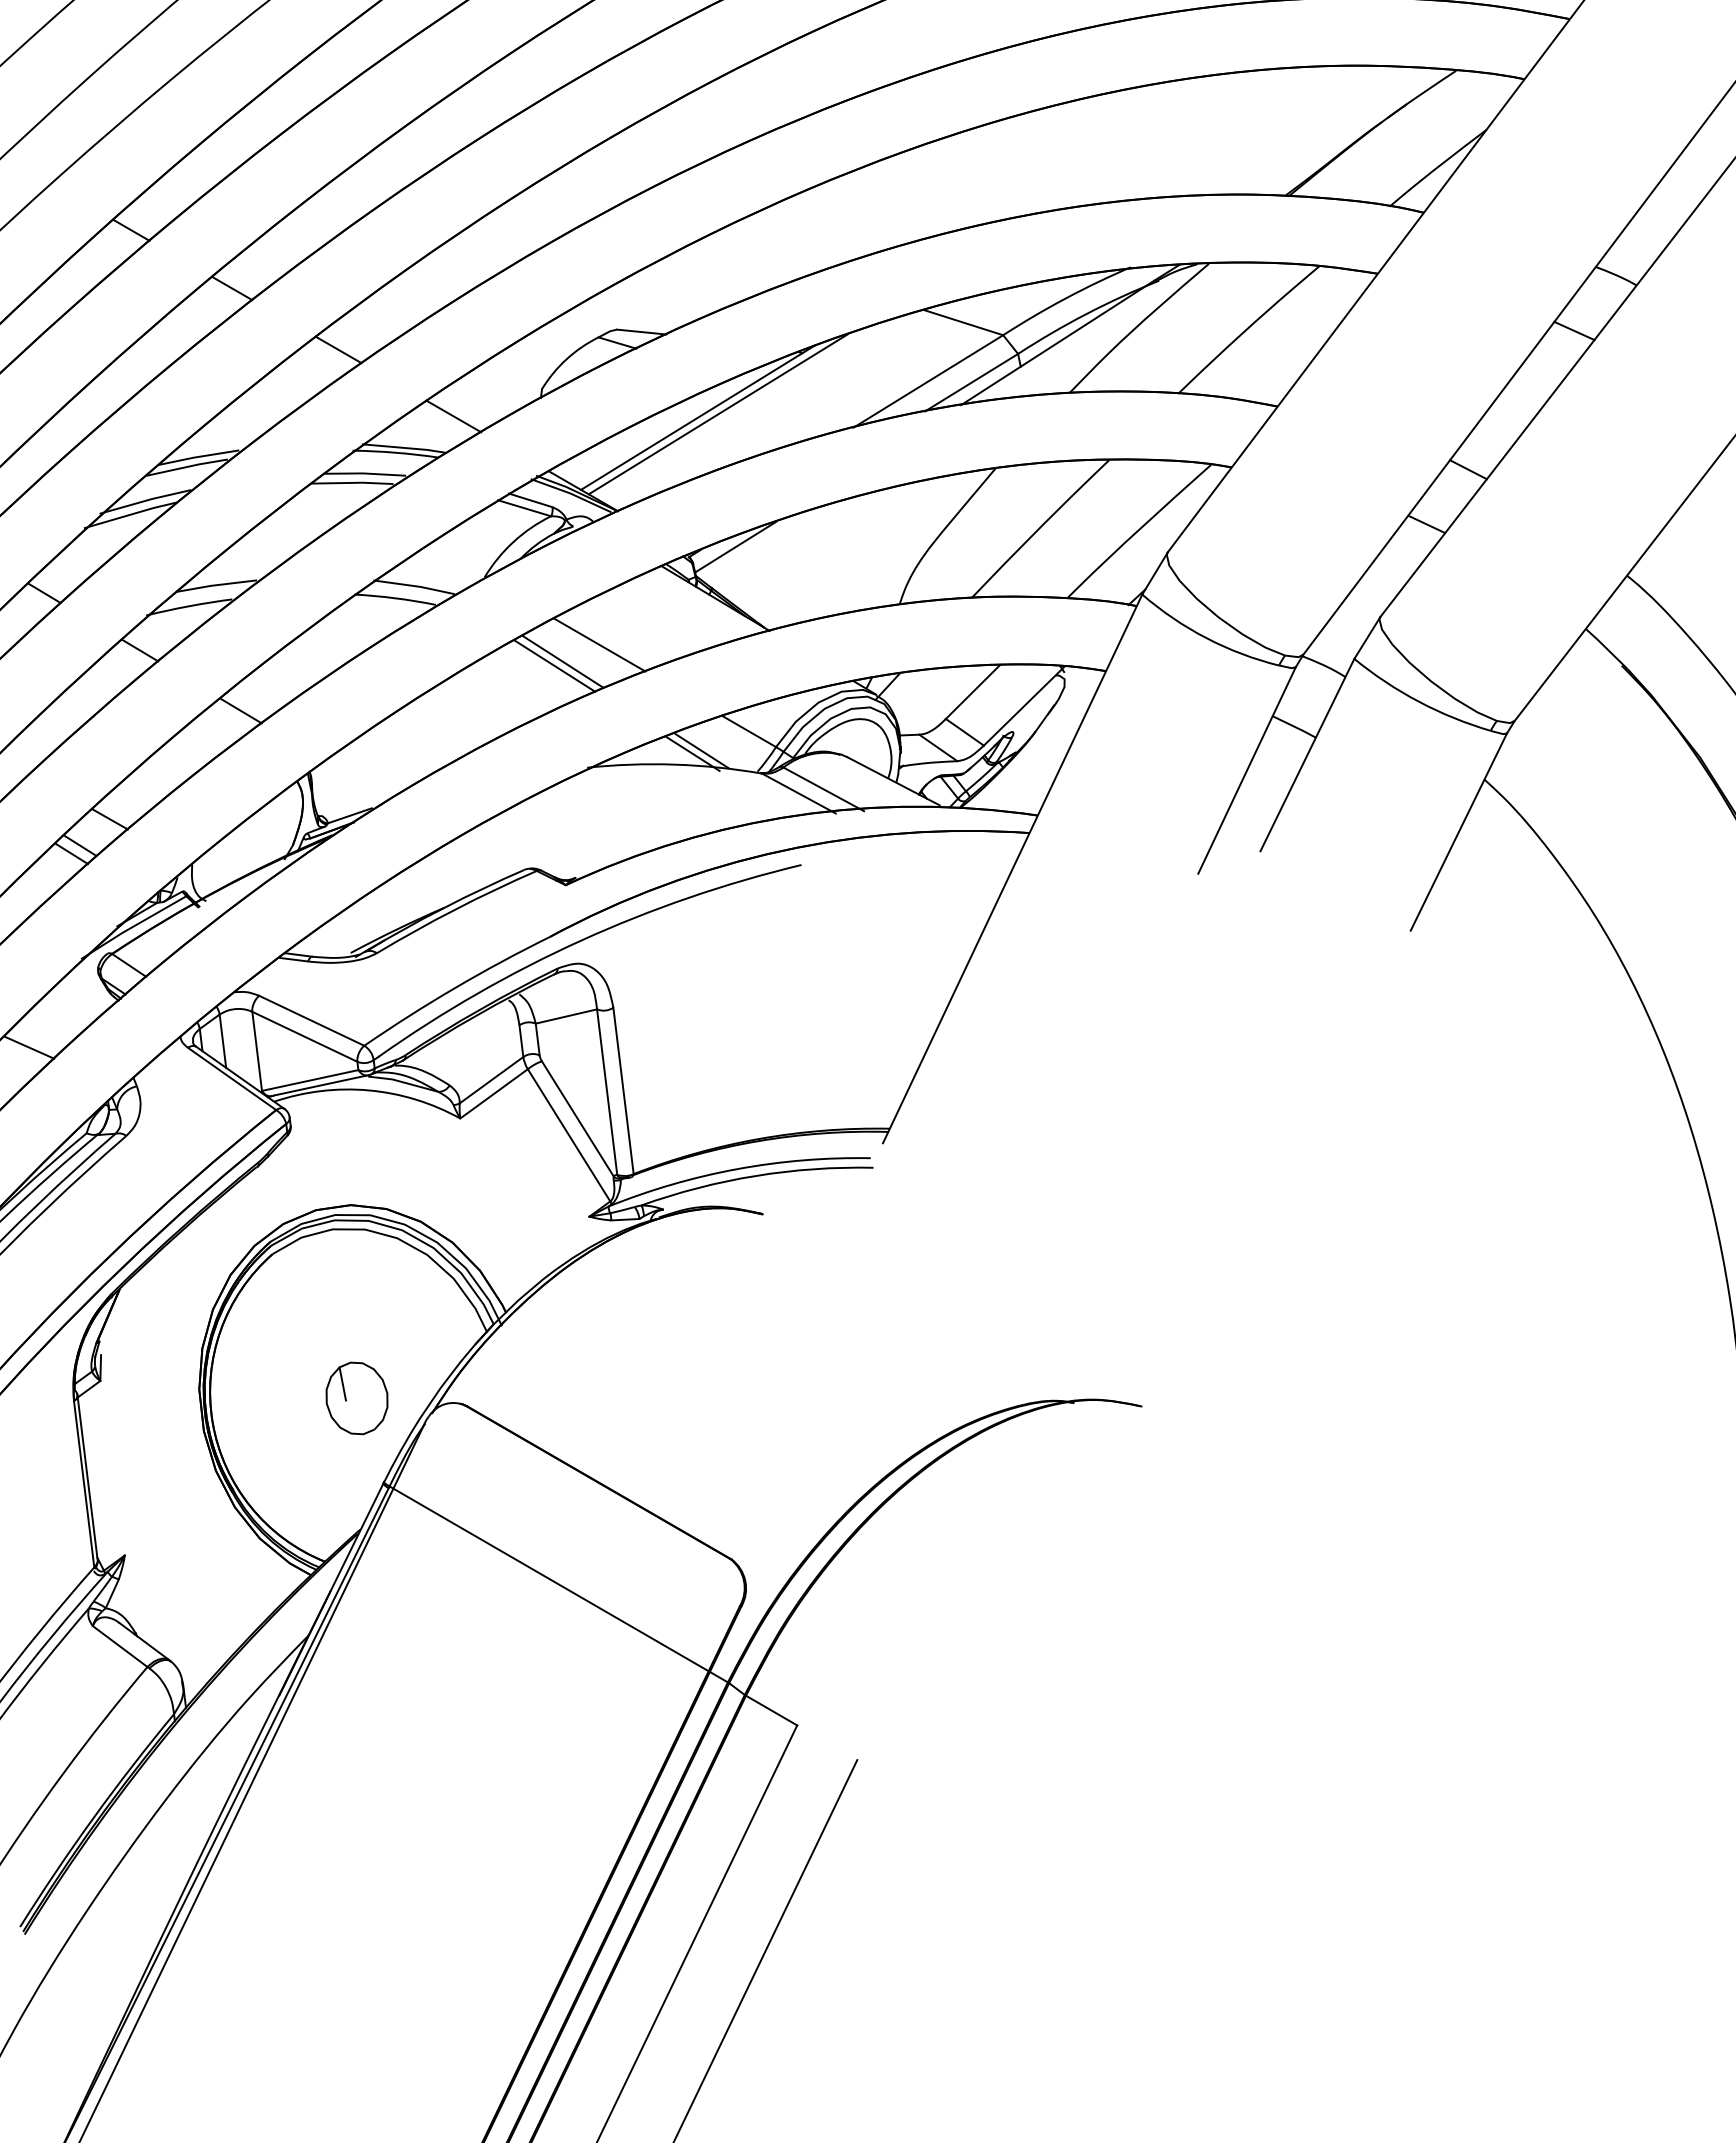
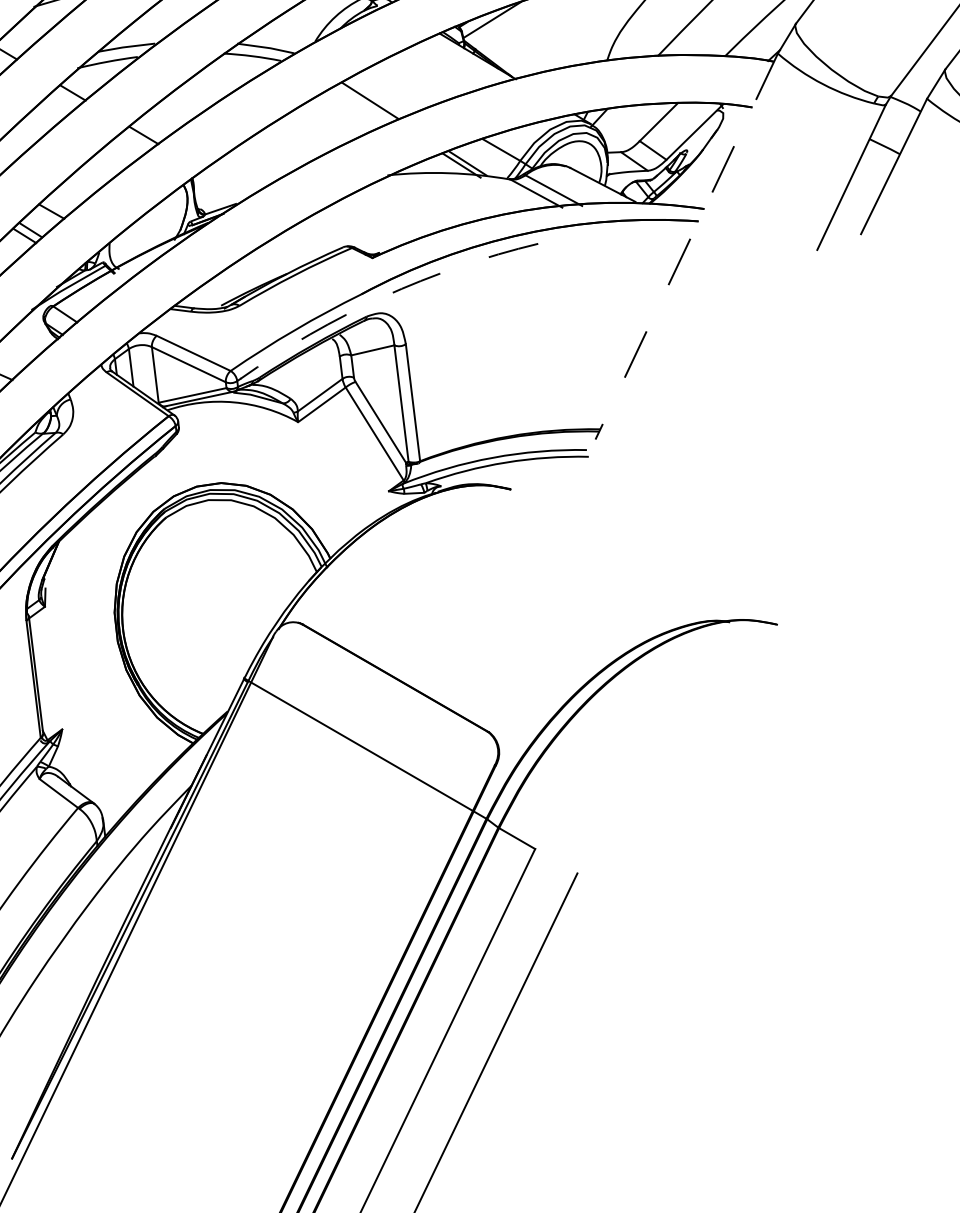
line: (599, 644) -> (396, 88), removed
line: (554, 665) -> (364, 103), removed
line: (1012, 869) -> (686, 246), solid -> dashed
arc: (580, 940) -> (382, 296), solid -> dashed
part: (356, 1398) -> (225, 619), removed

